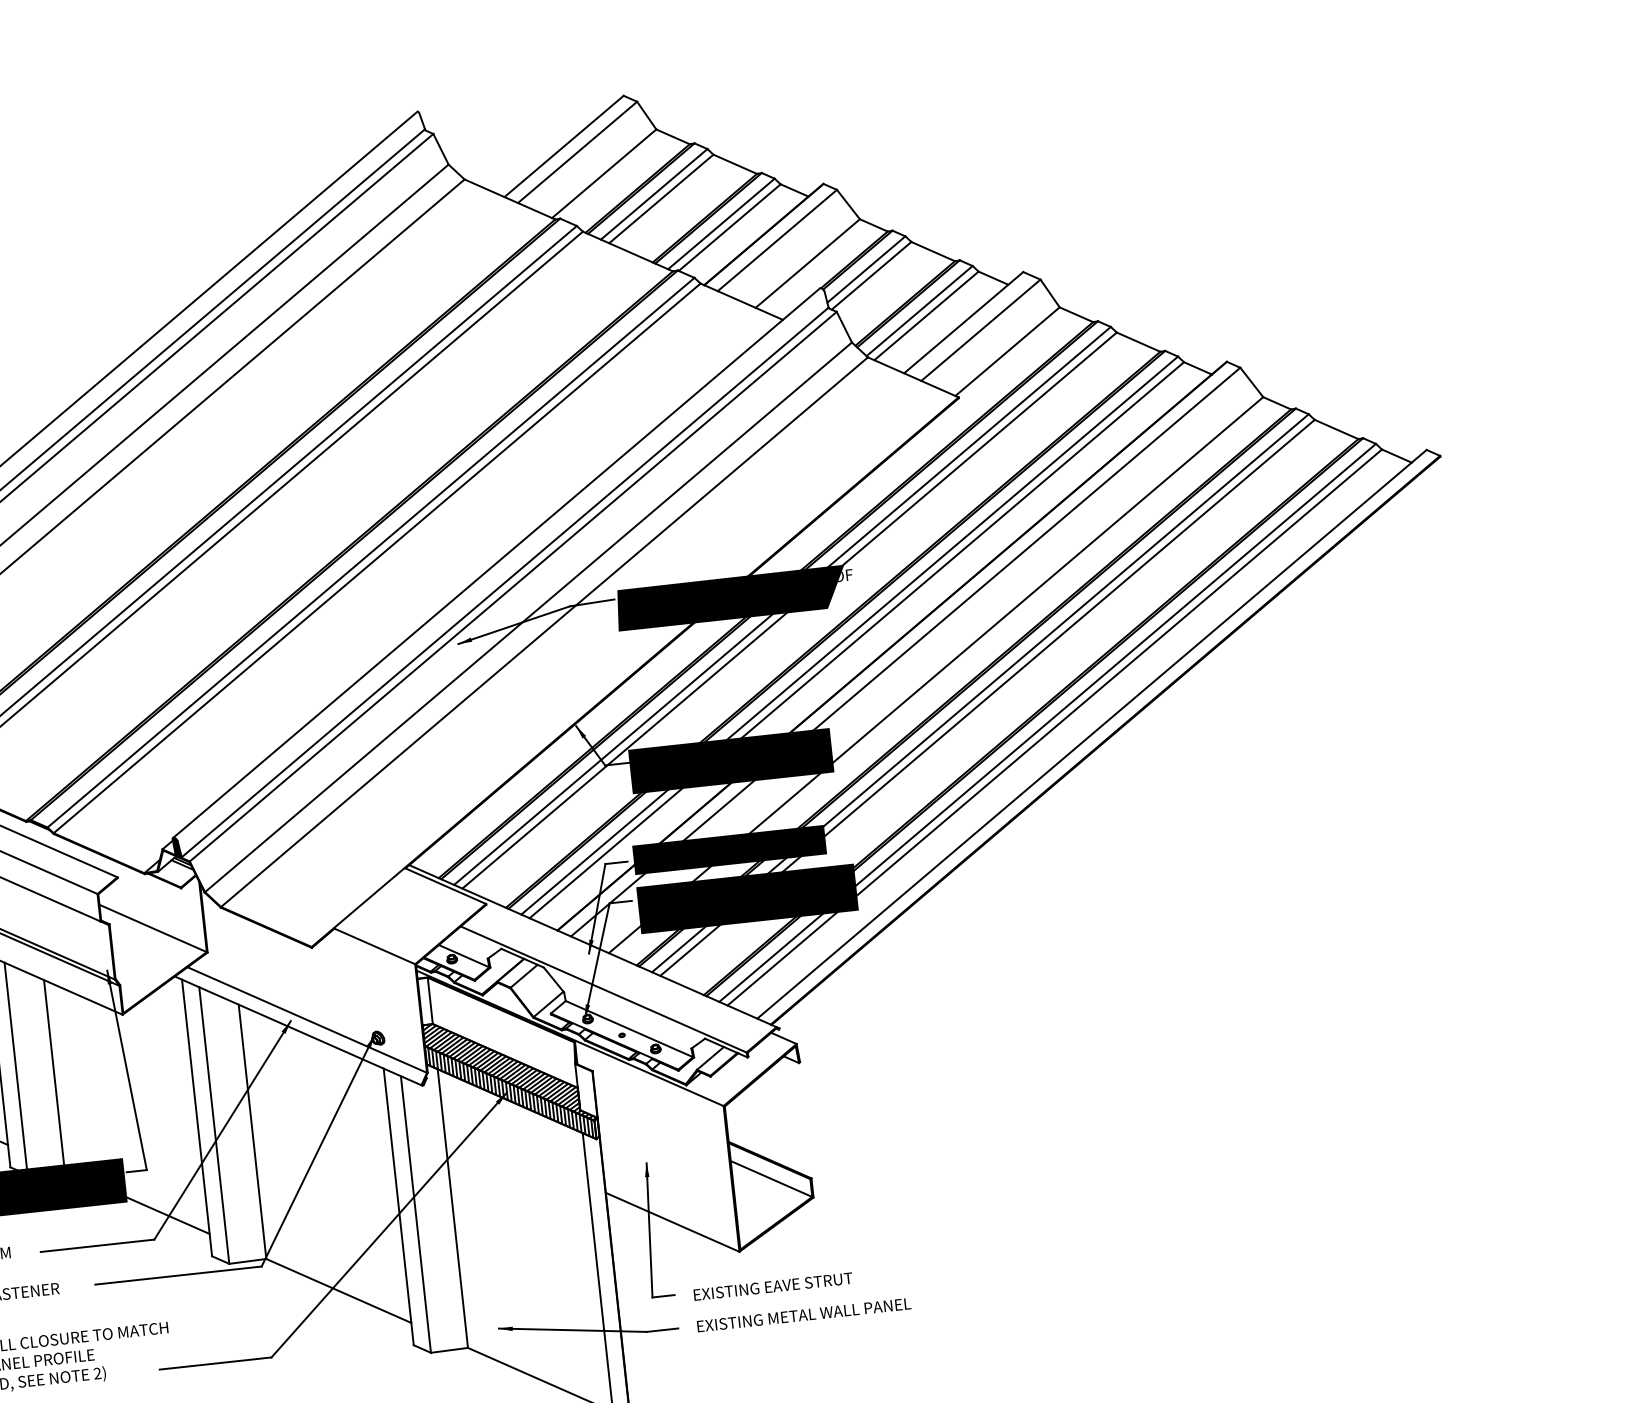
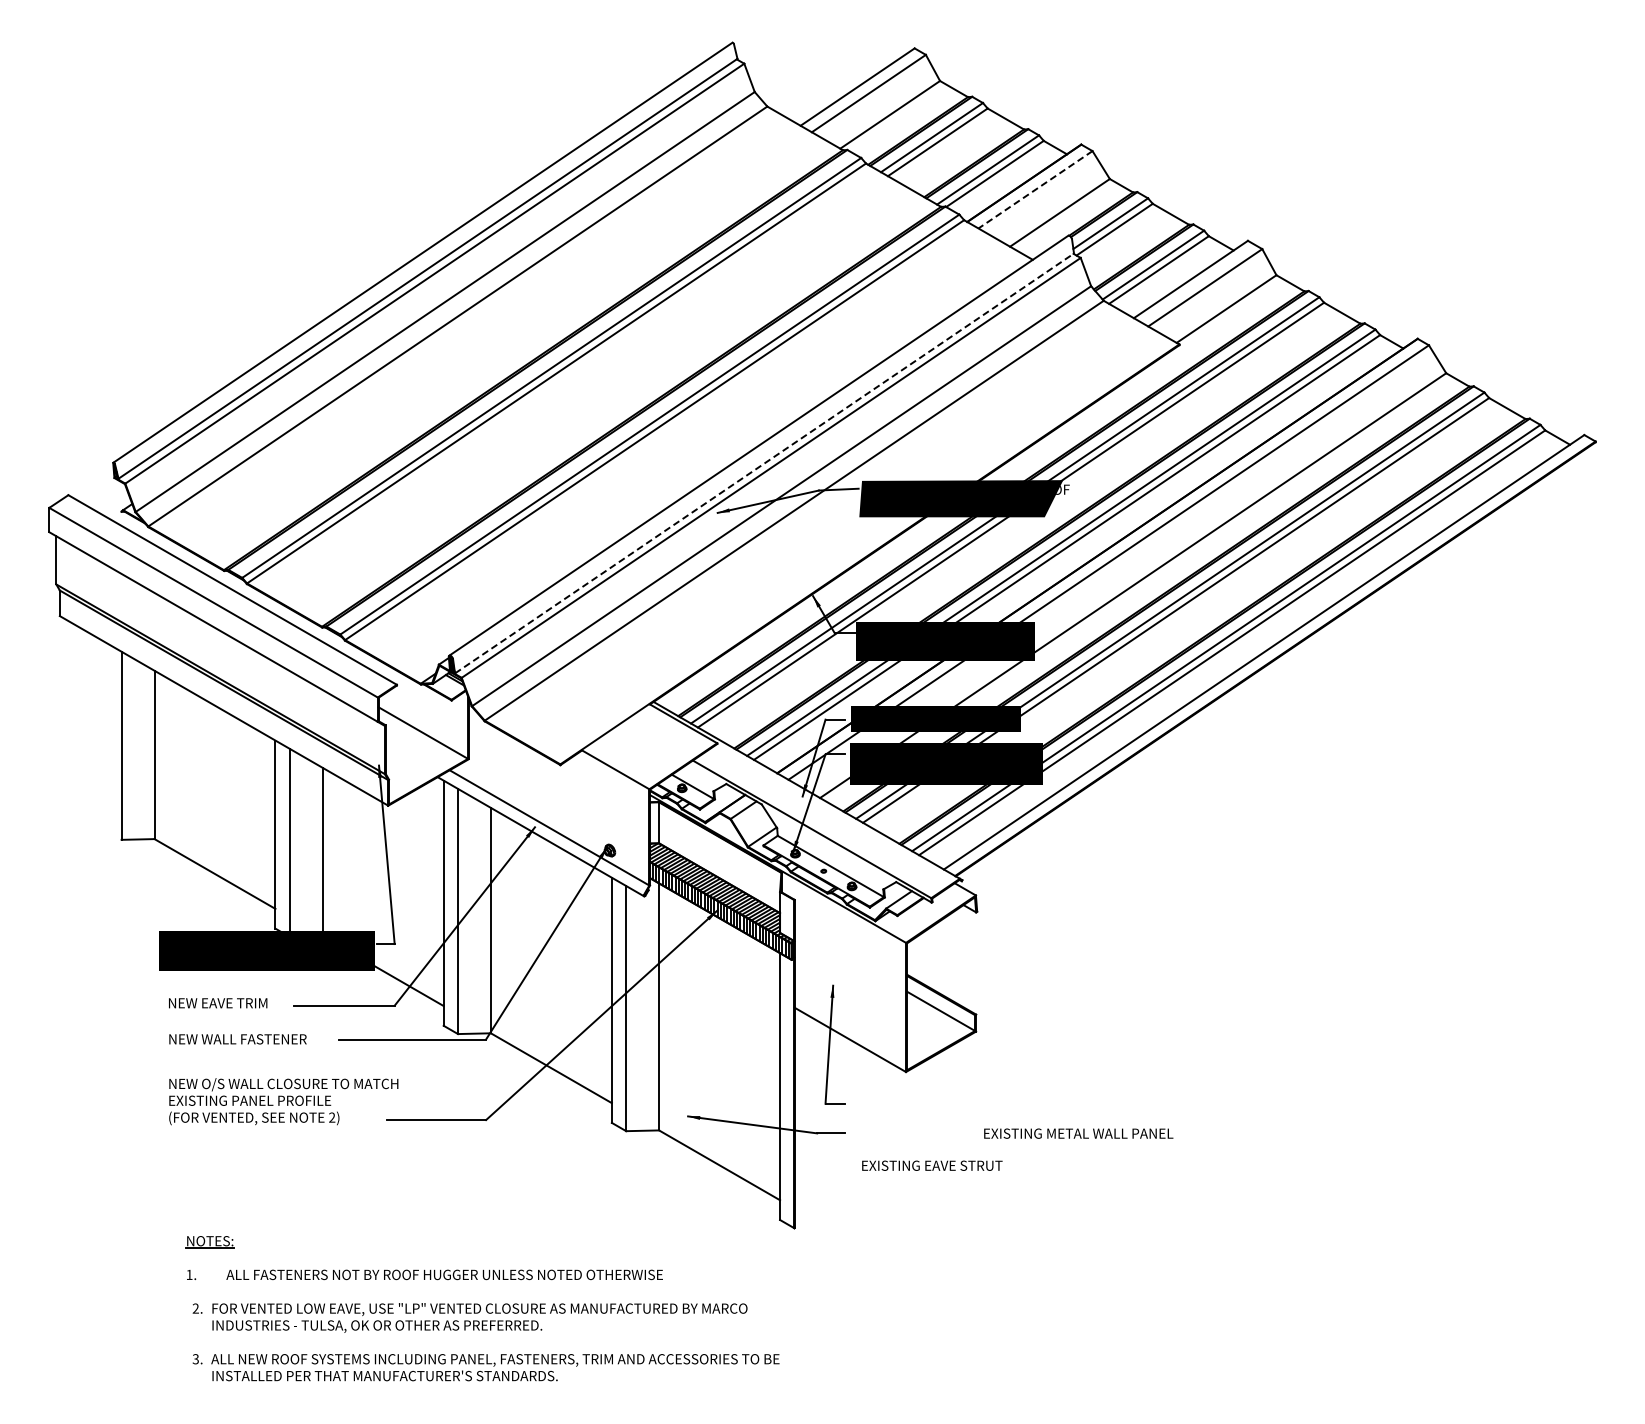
line: (777, 240) -> (1035, 189), solid -> dashed
line: (505, 582) -> (764, 463), solid -> dashed
text: (773, 1286) -> (932, 1165), moved
text: (803, 1314) -> (1078, 1133), moved

